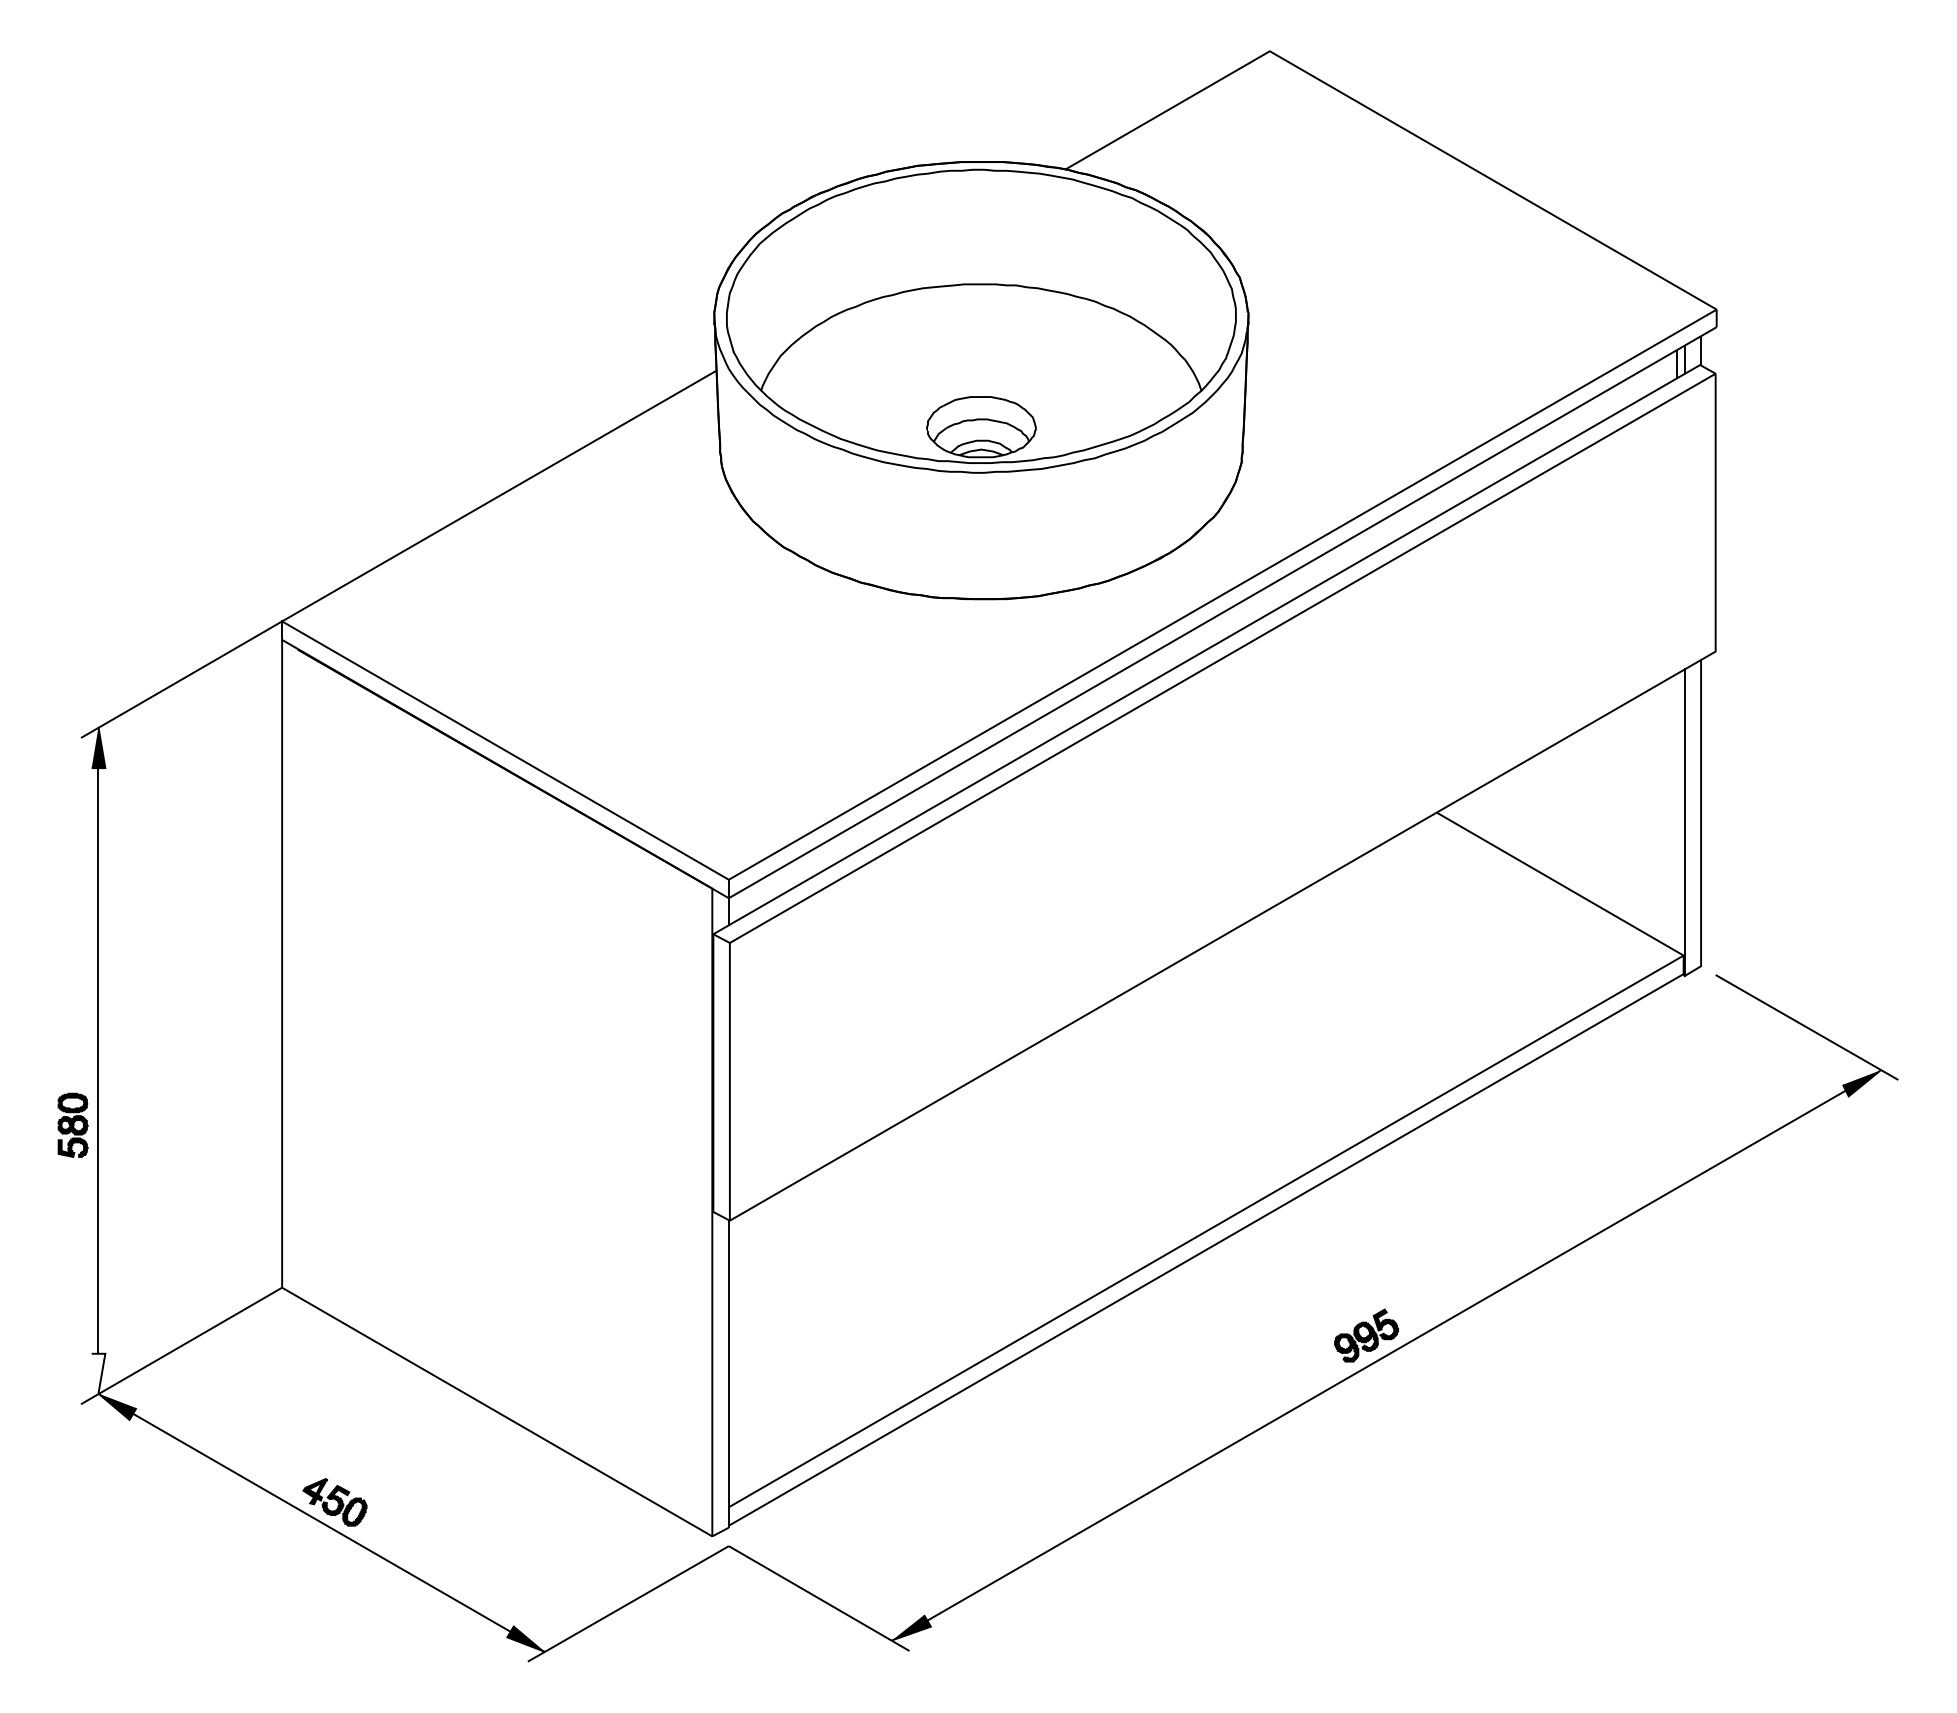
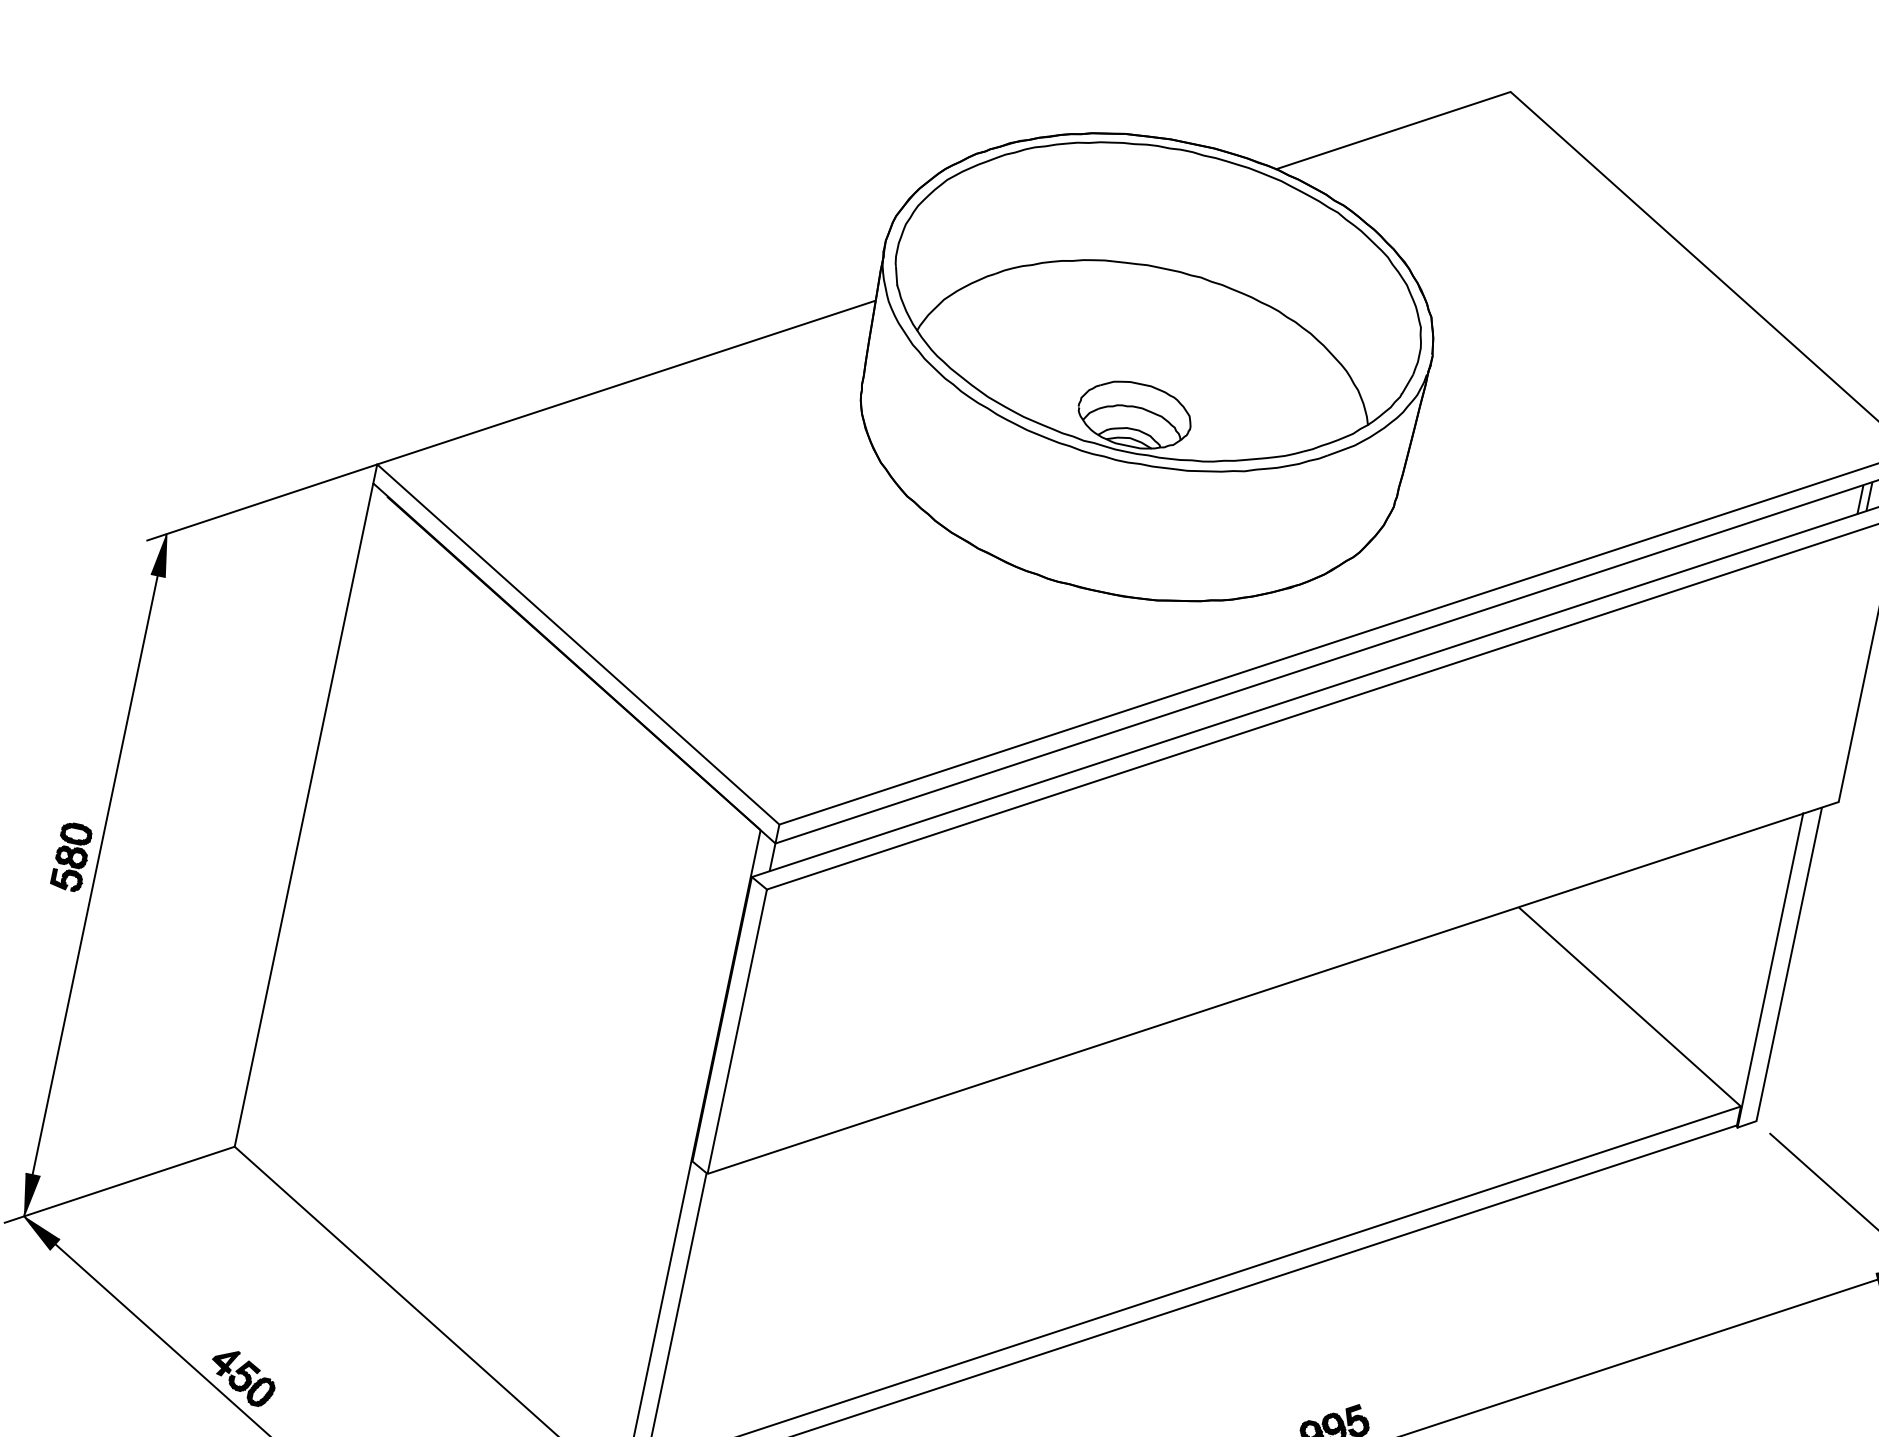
part: (72, 1124) -> (71, 855), moved
fill: (98, 1373) -> (28, 1195), added

